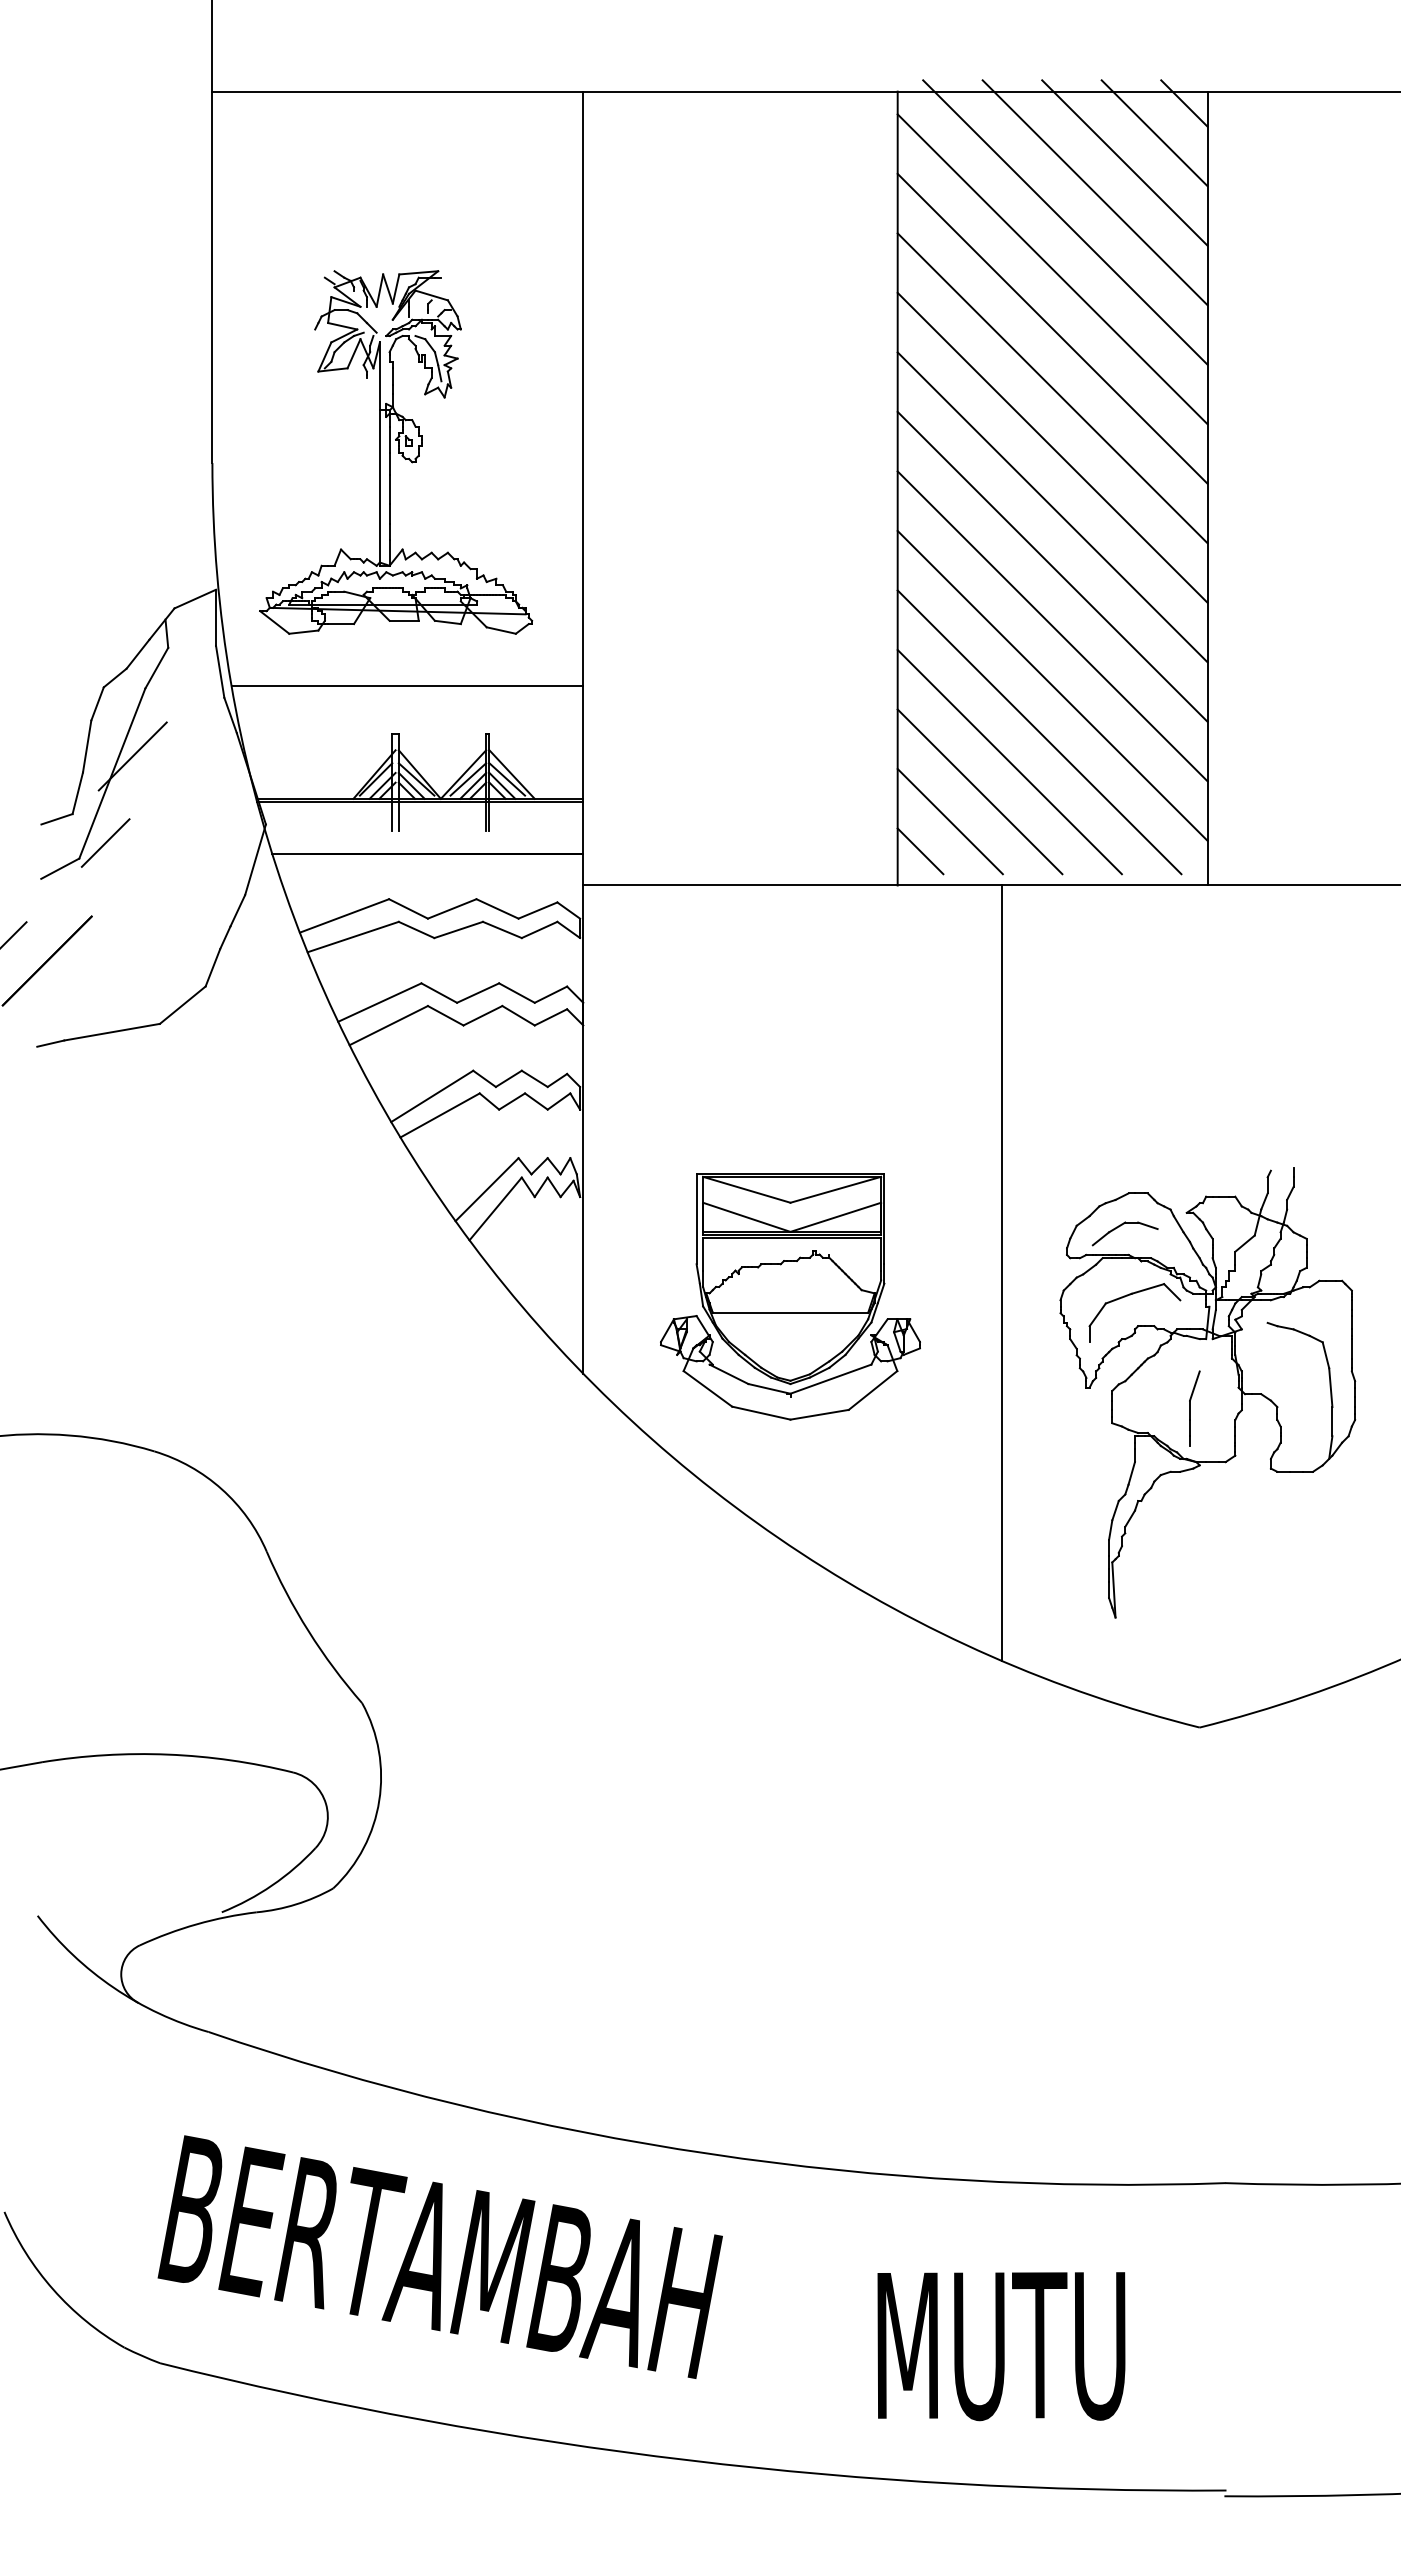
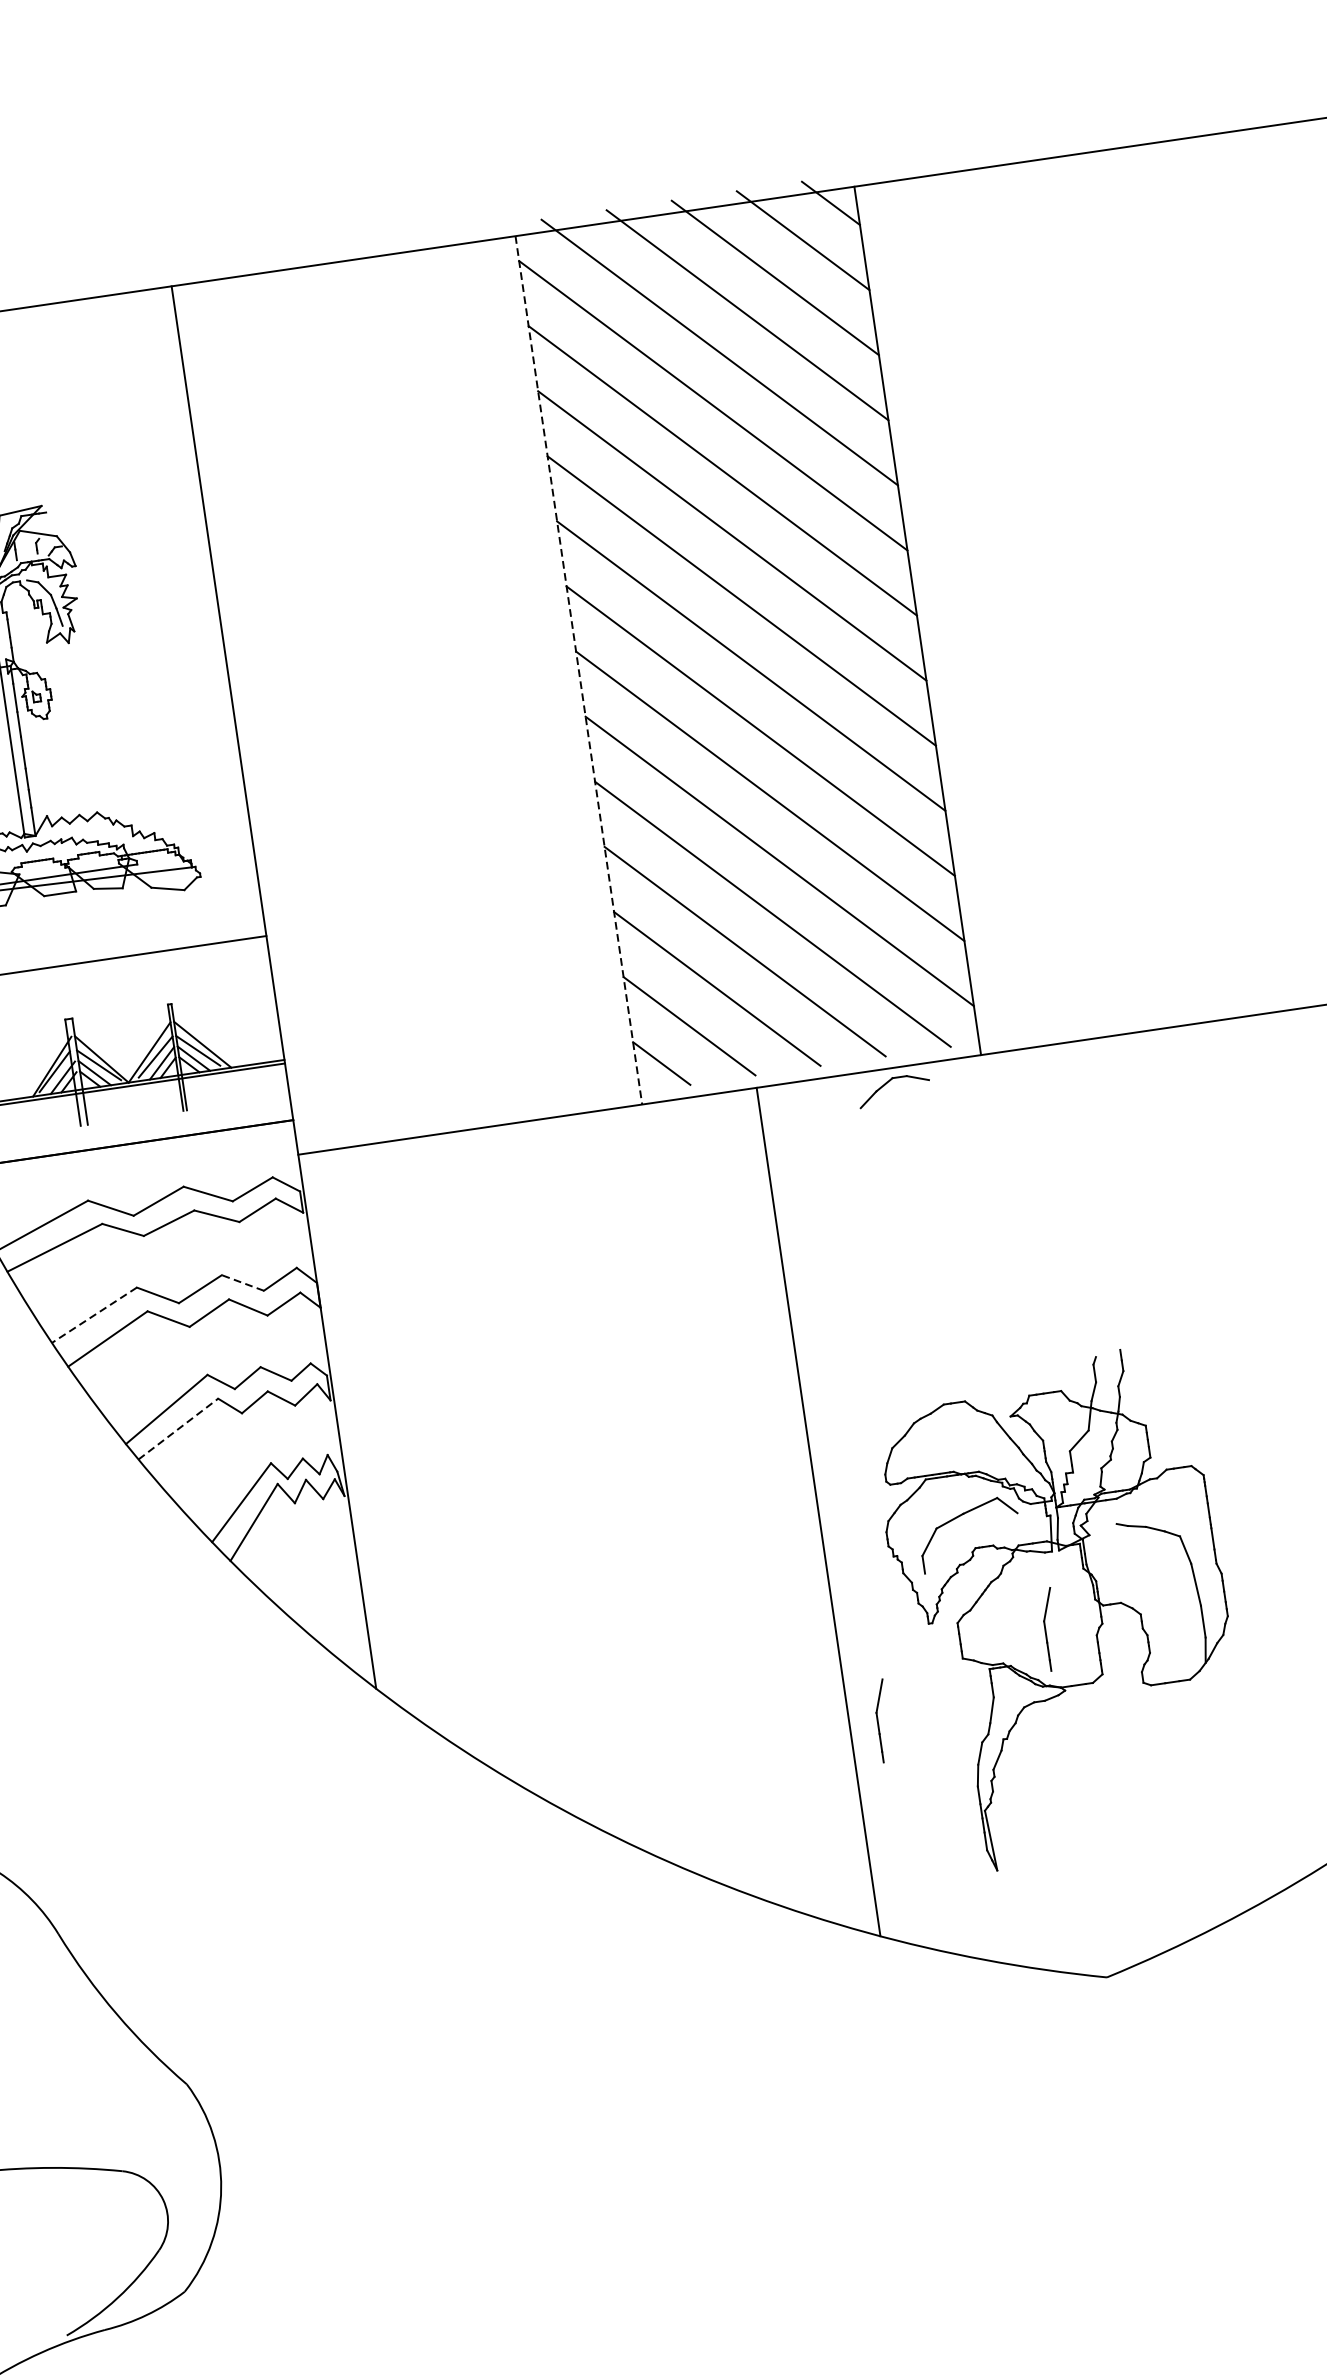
line: (897, 488) -> (578, 670), solid -> dashed
line: (516, 992) -> (242, 1282), solid -> dashed
line: (379, 1002) -> (94, 1315), solid -> dashed
line: (440, 1115) -> (178, 1429), solid -> dashed
part: (1119, 1227) -> (887, 1084), moved
part: (790, 1296) -> (590, 1571), removed
part: (1032, 1468) -> (882, 1720), added

